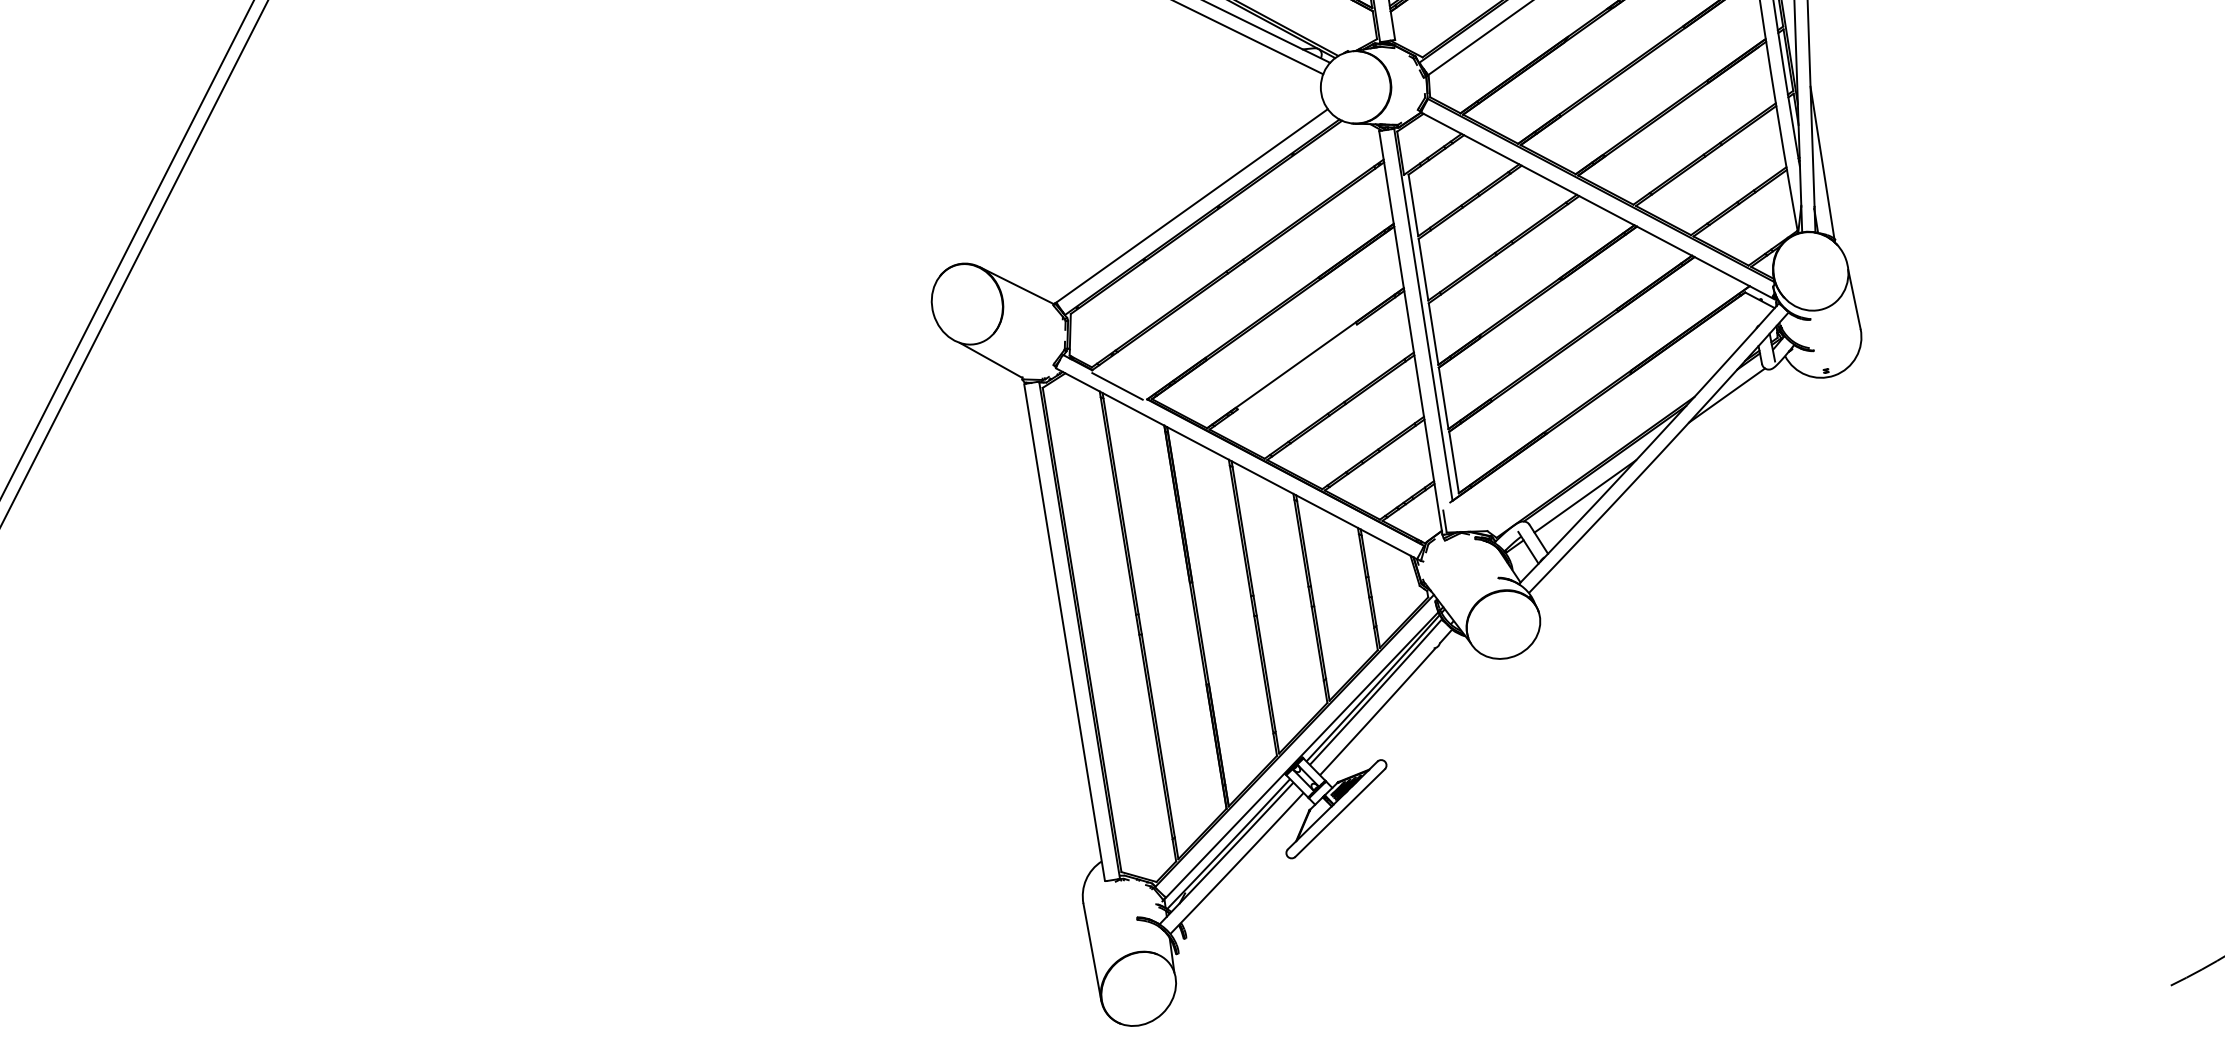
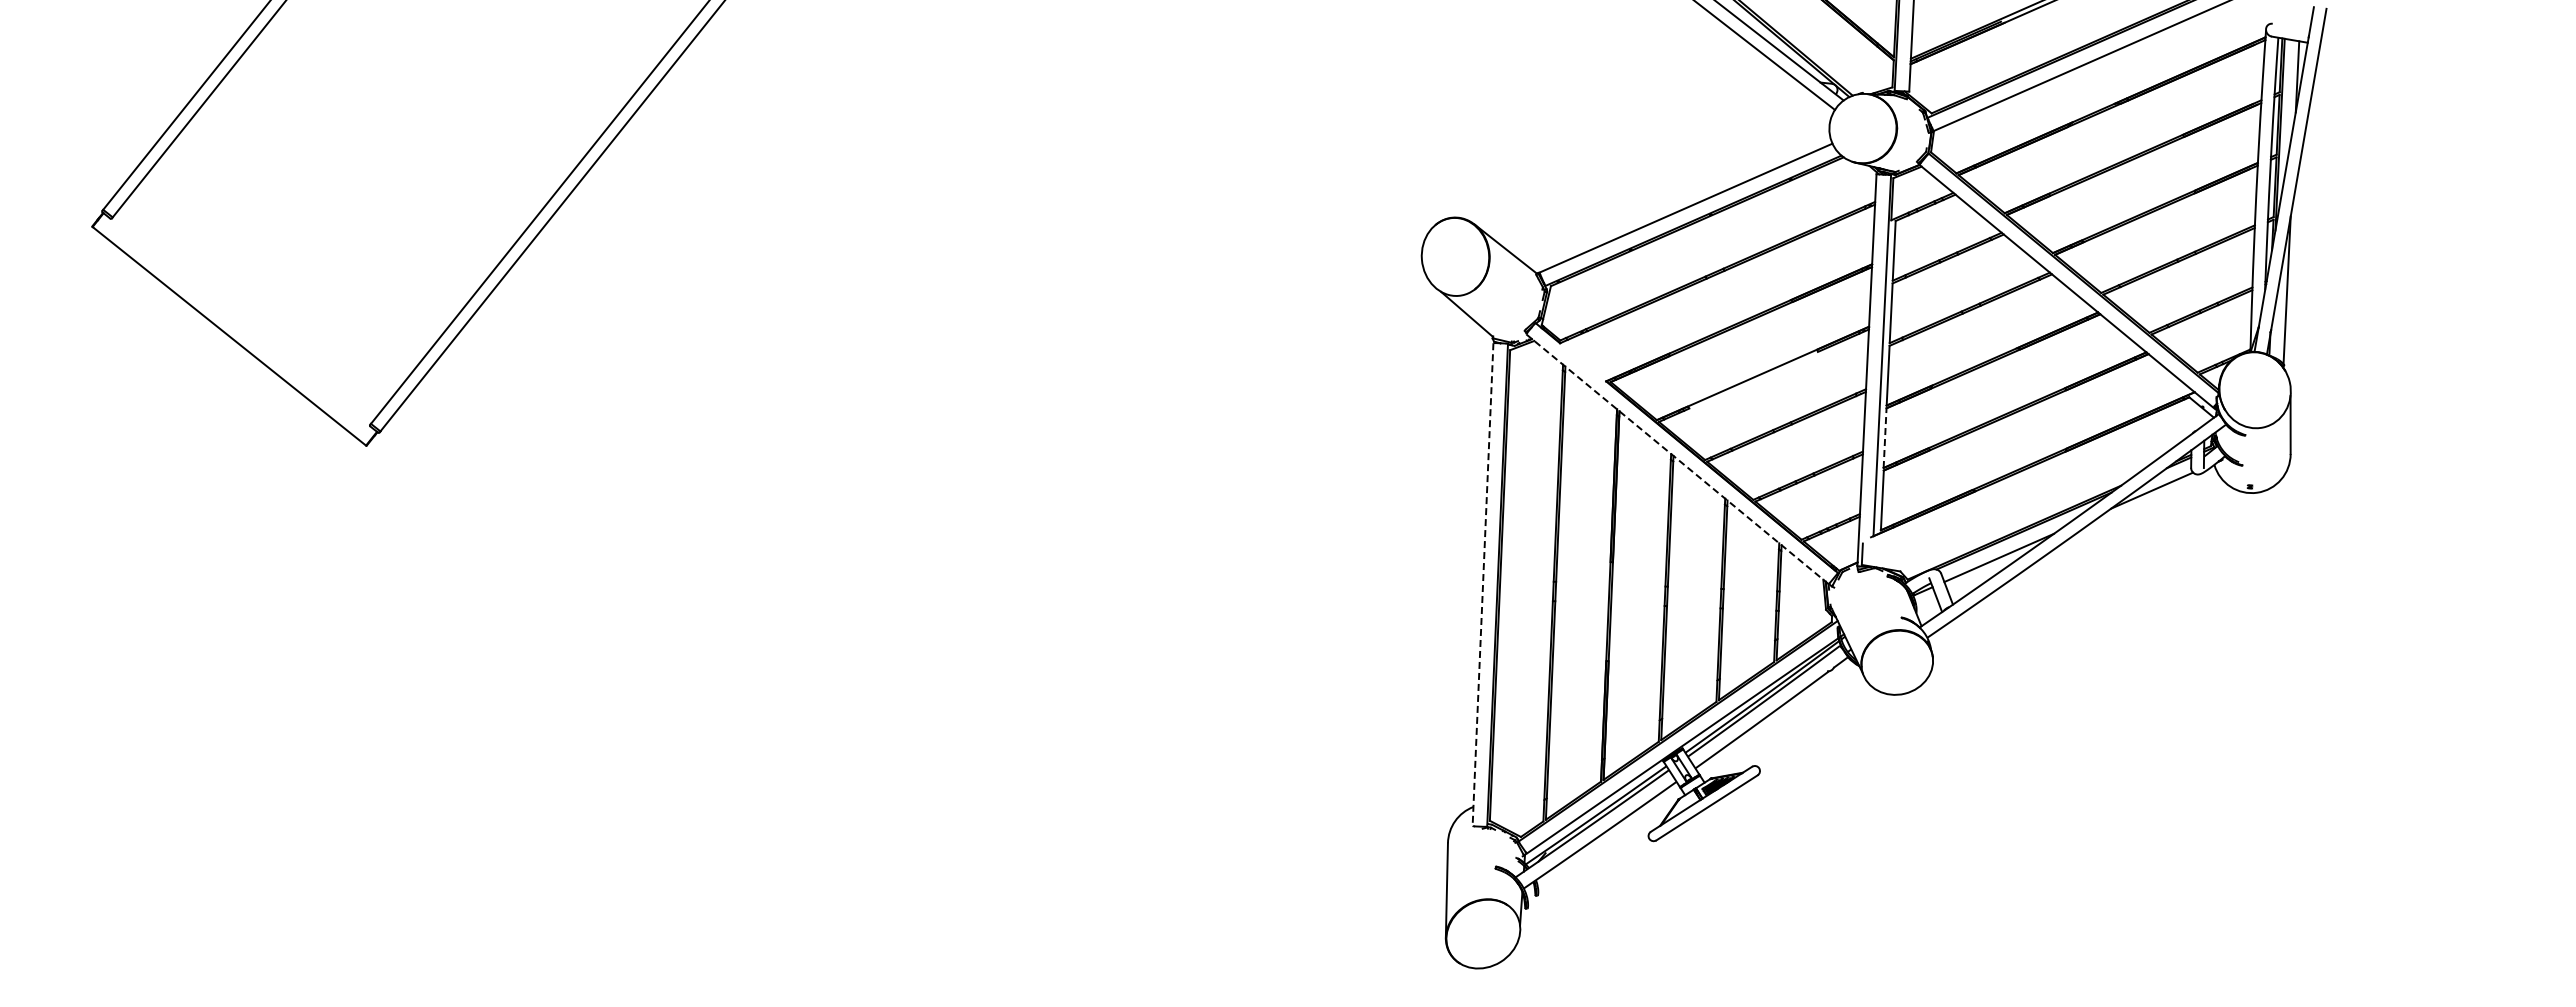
line: (1117, 385) -> (1580, 362), removed
line: (1444, 398) -> (1885, 438), solid -> dashed
line: (1236, 464) -> (1677, 459), solid -> dashed
line: (1065, 632) -> (1483, 584), solid -> dashed

